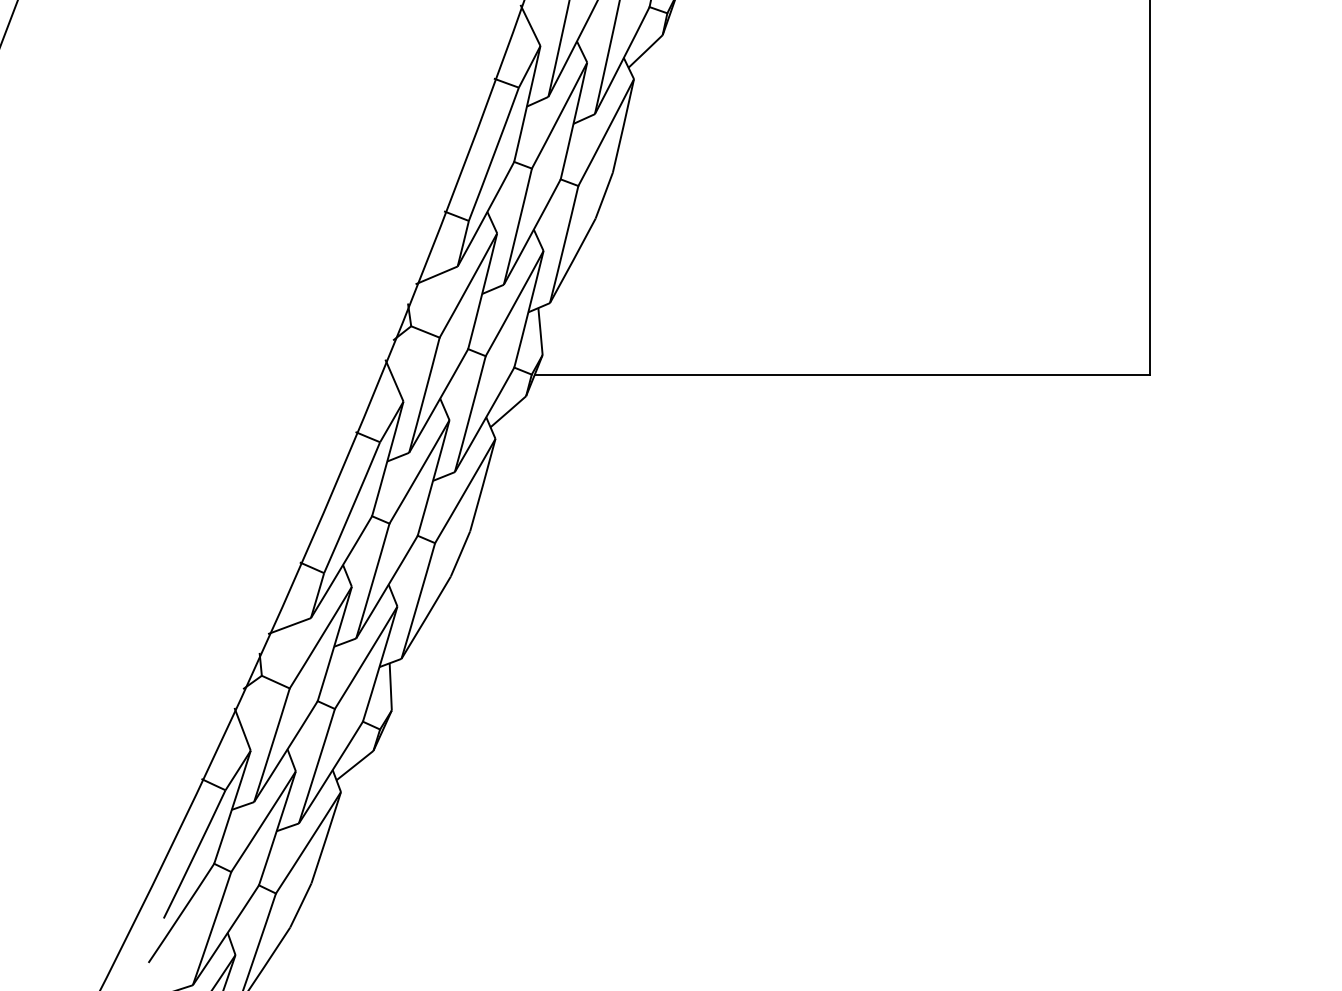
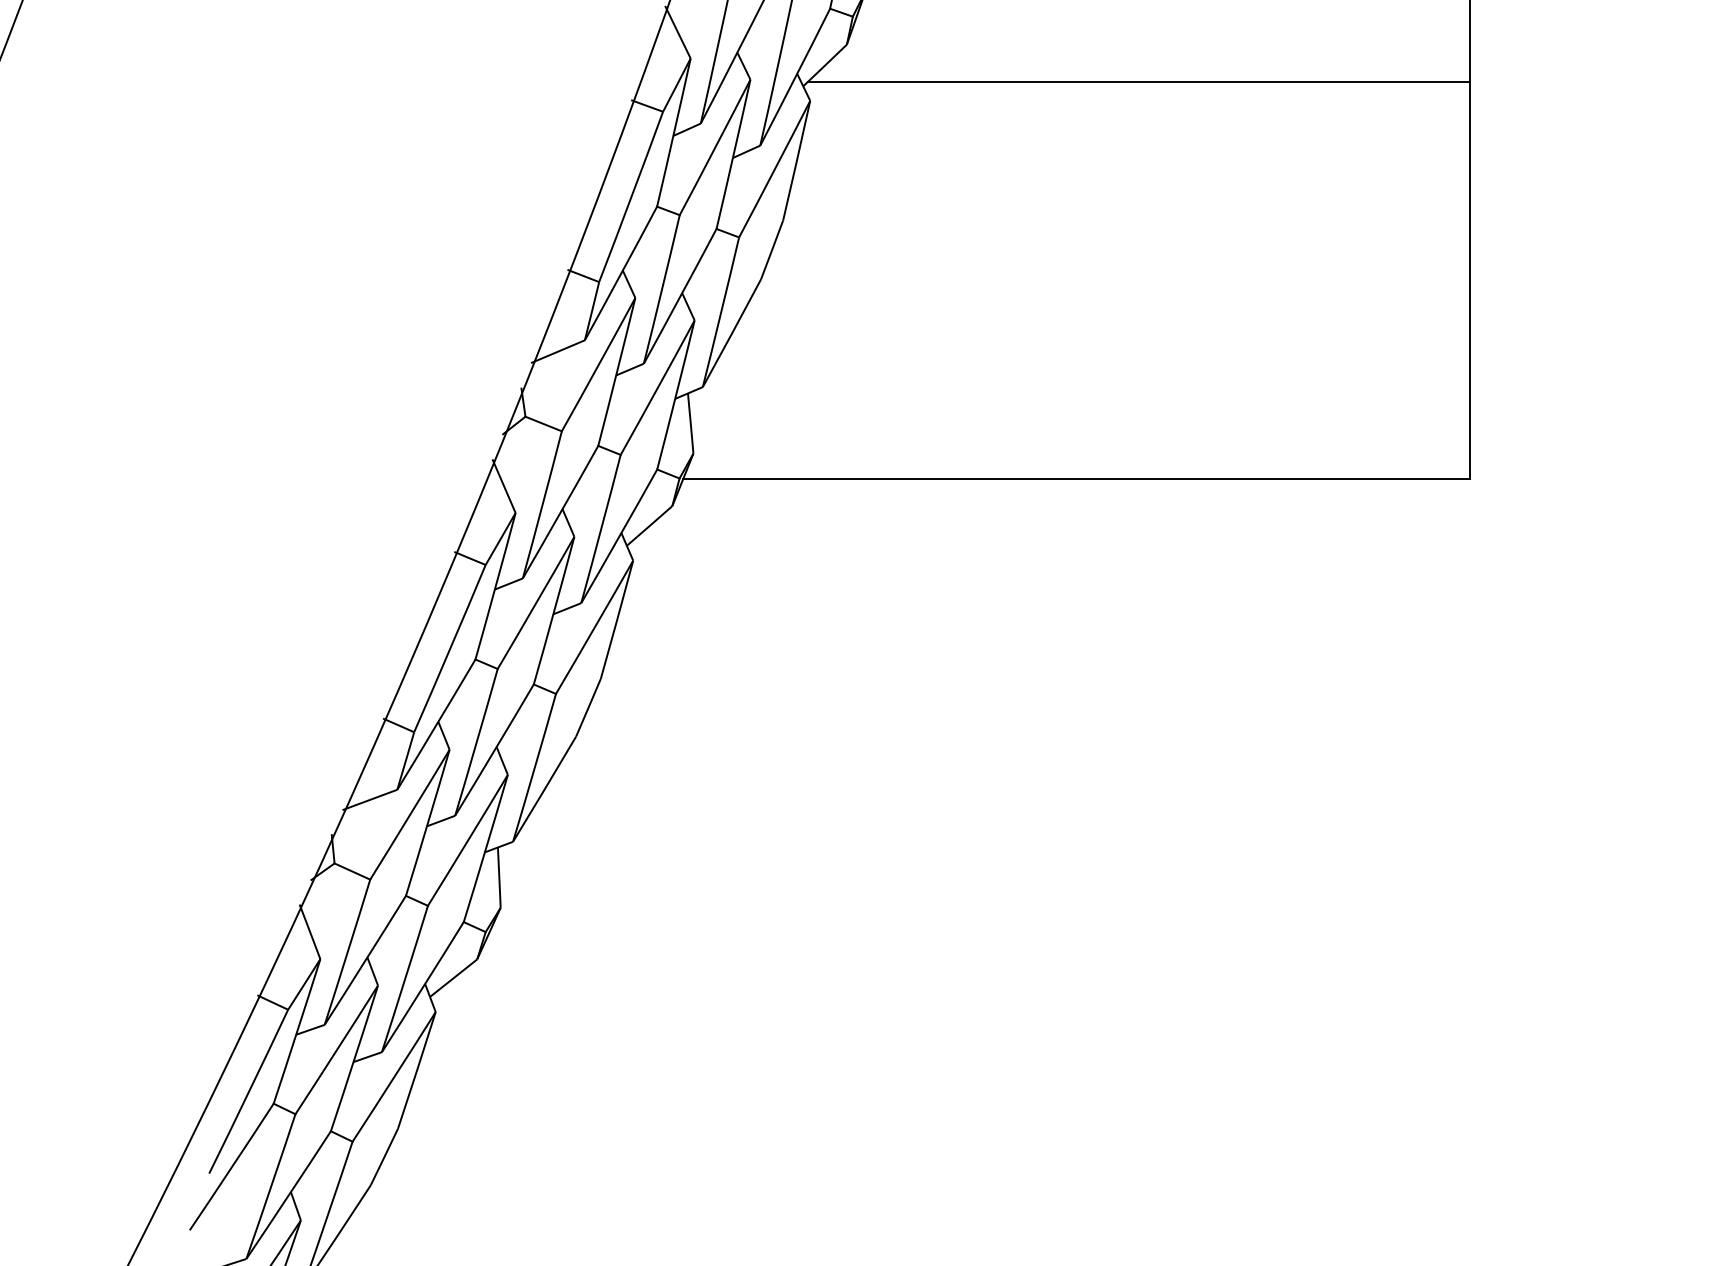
line: (890, 64) -> (1138, 81), added

